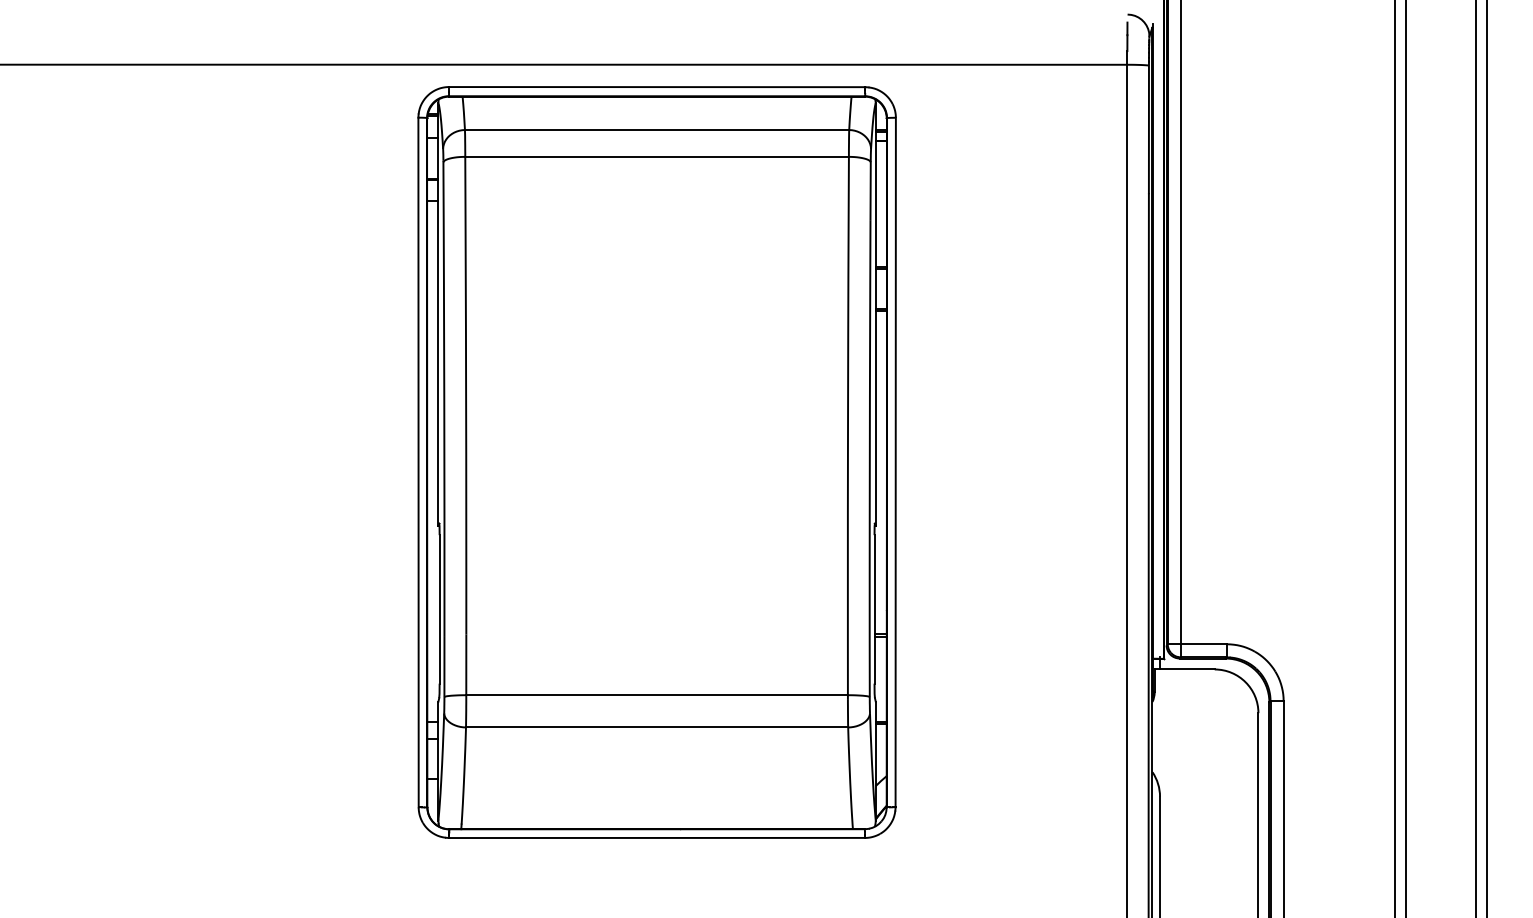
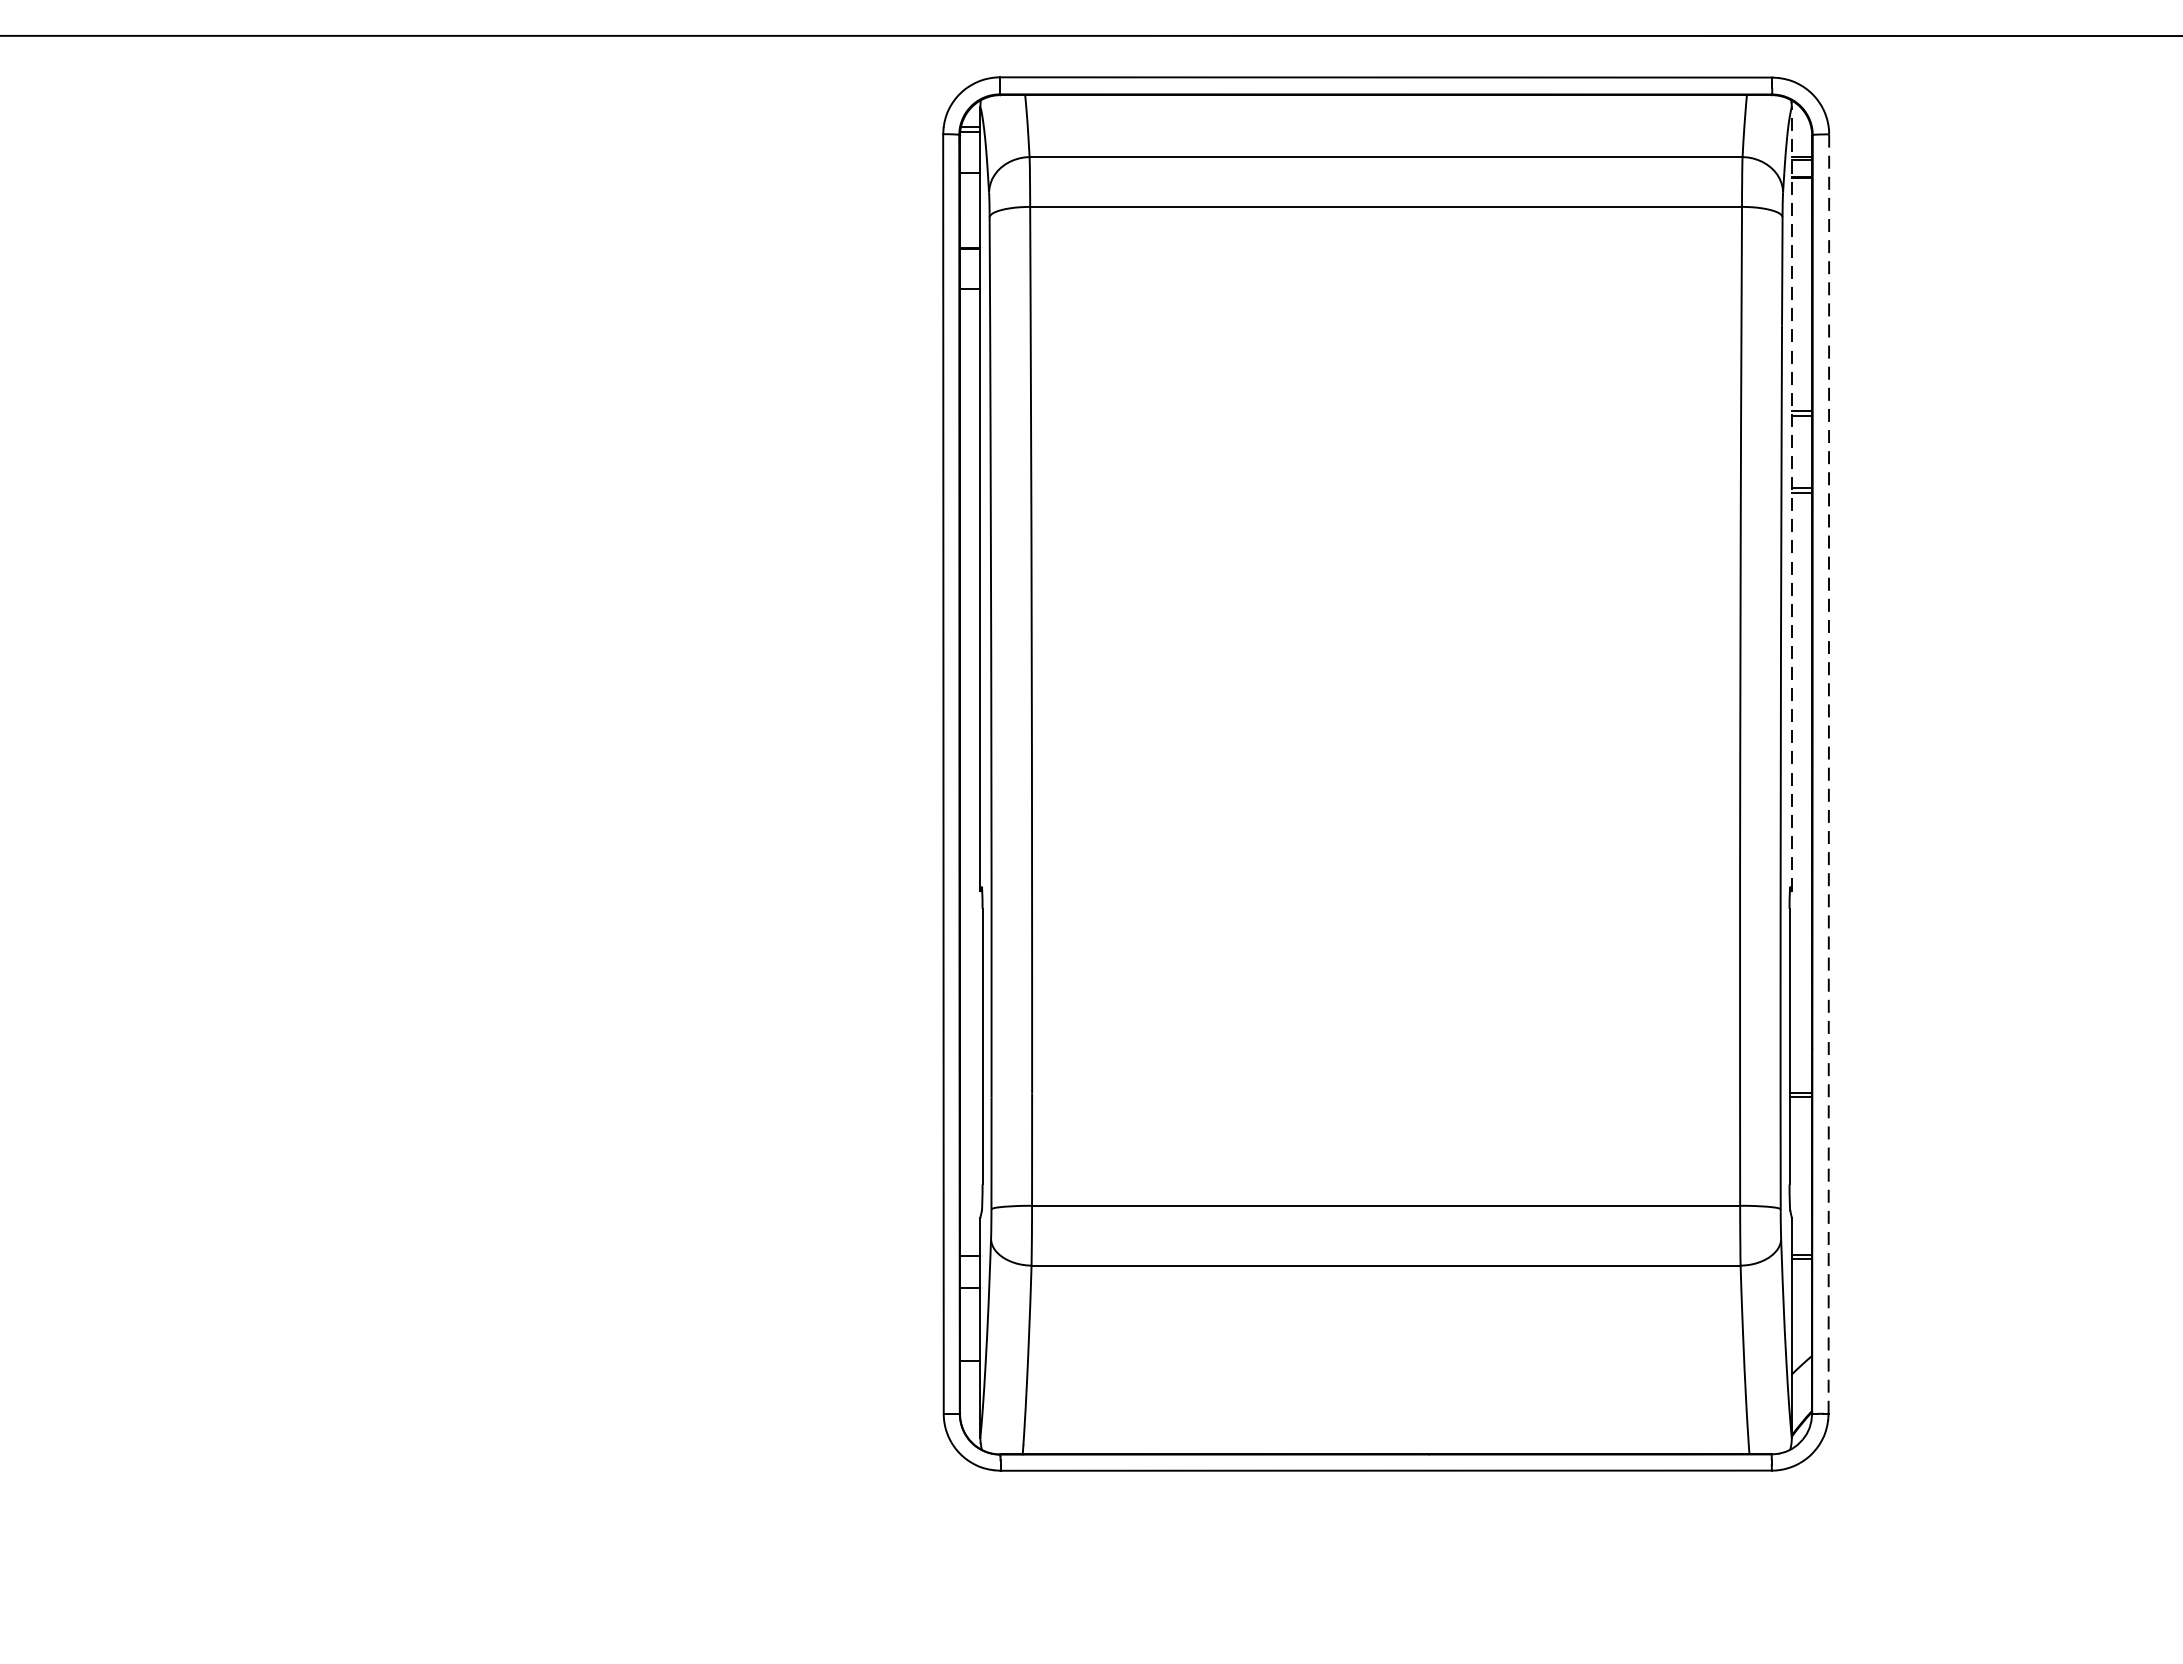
line: (875, 313) -> (1791, 497), solid -> dashed
line: (895, 462) -> (1828, 773), solid -> dashed

